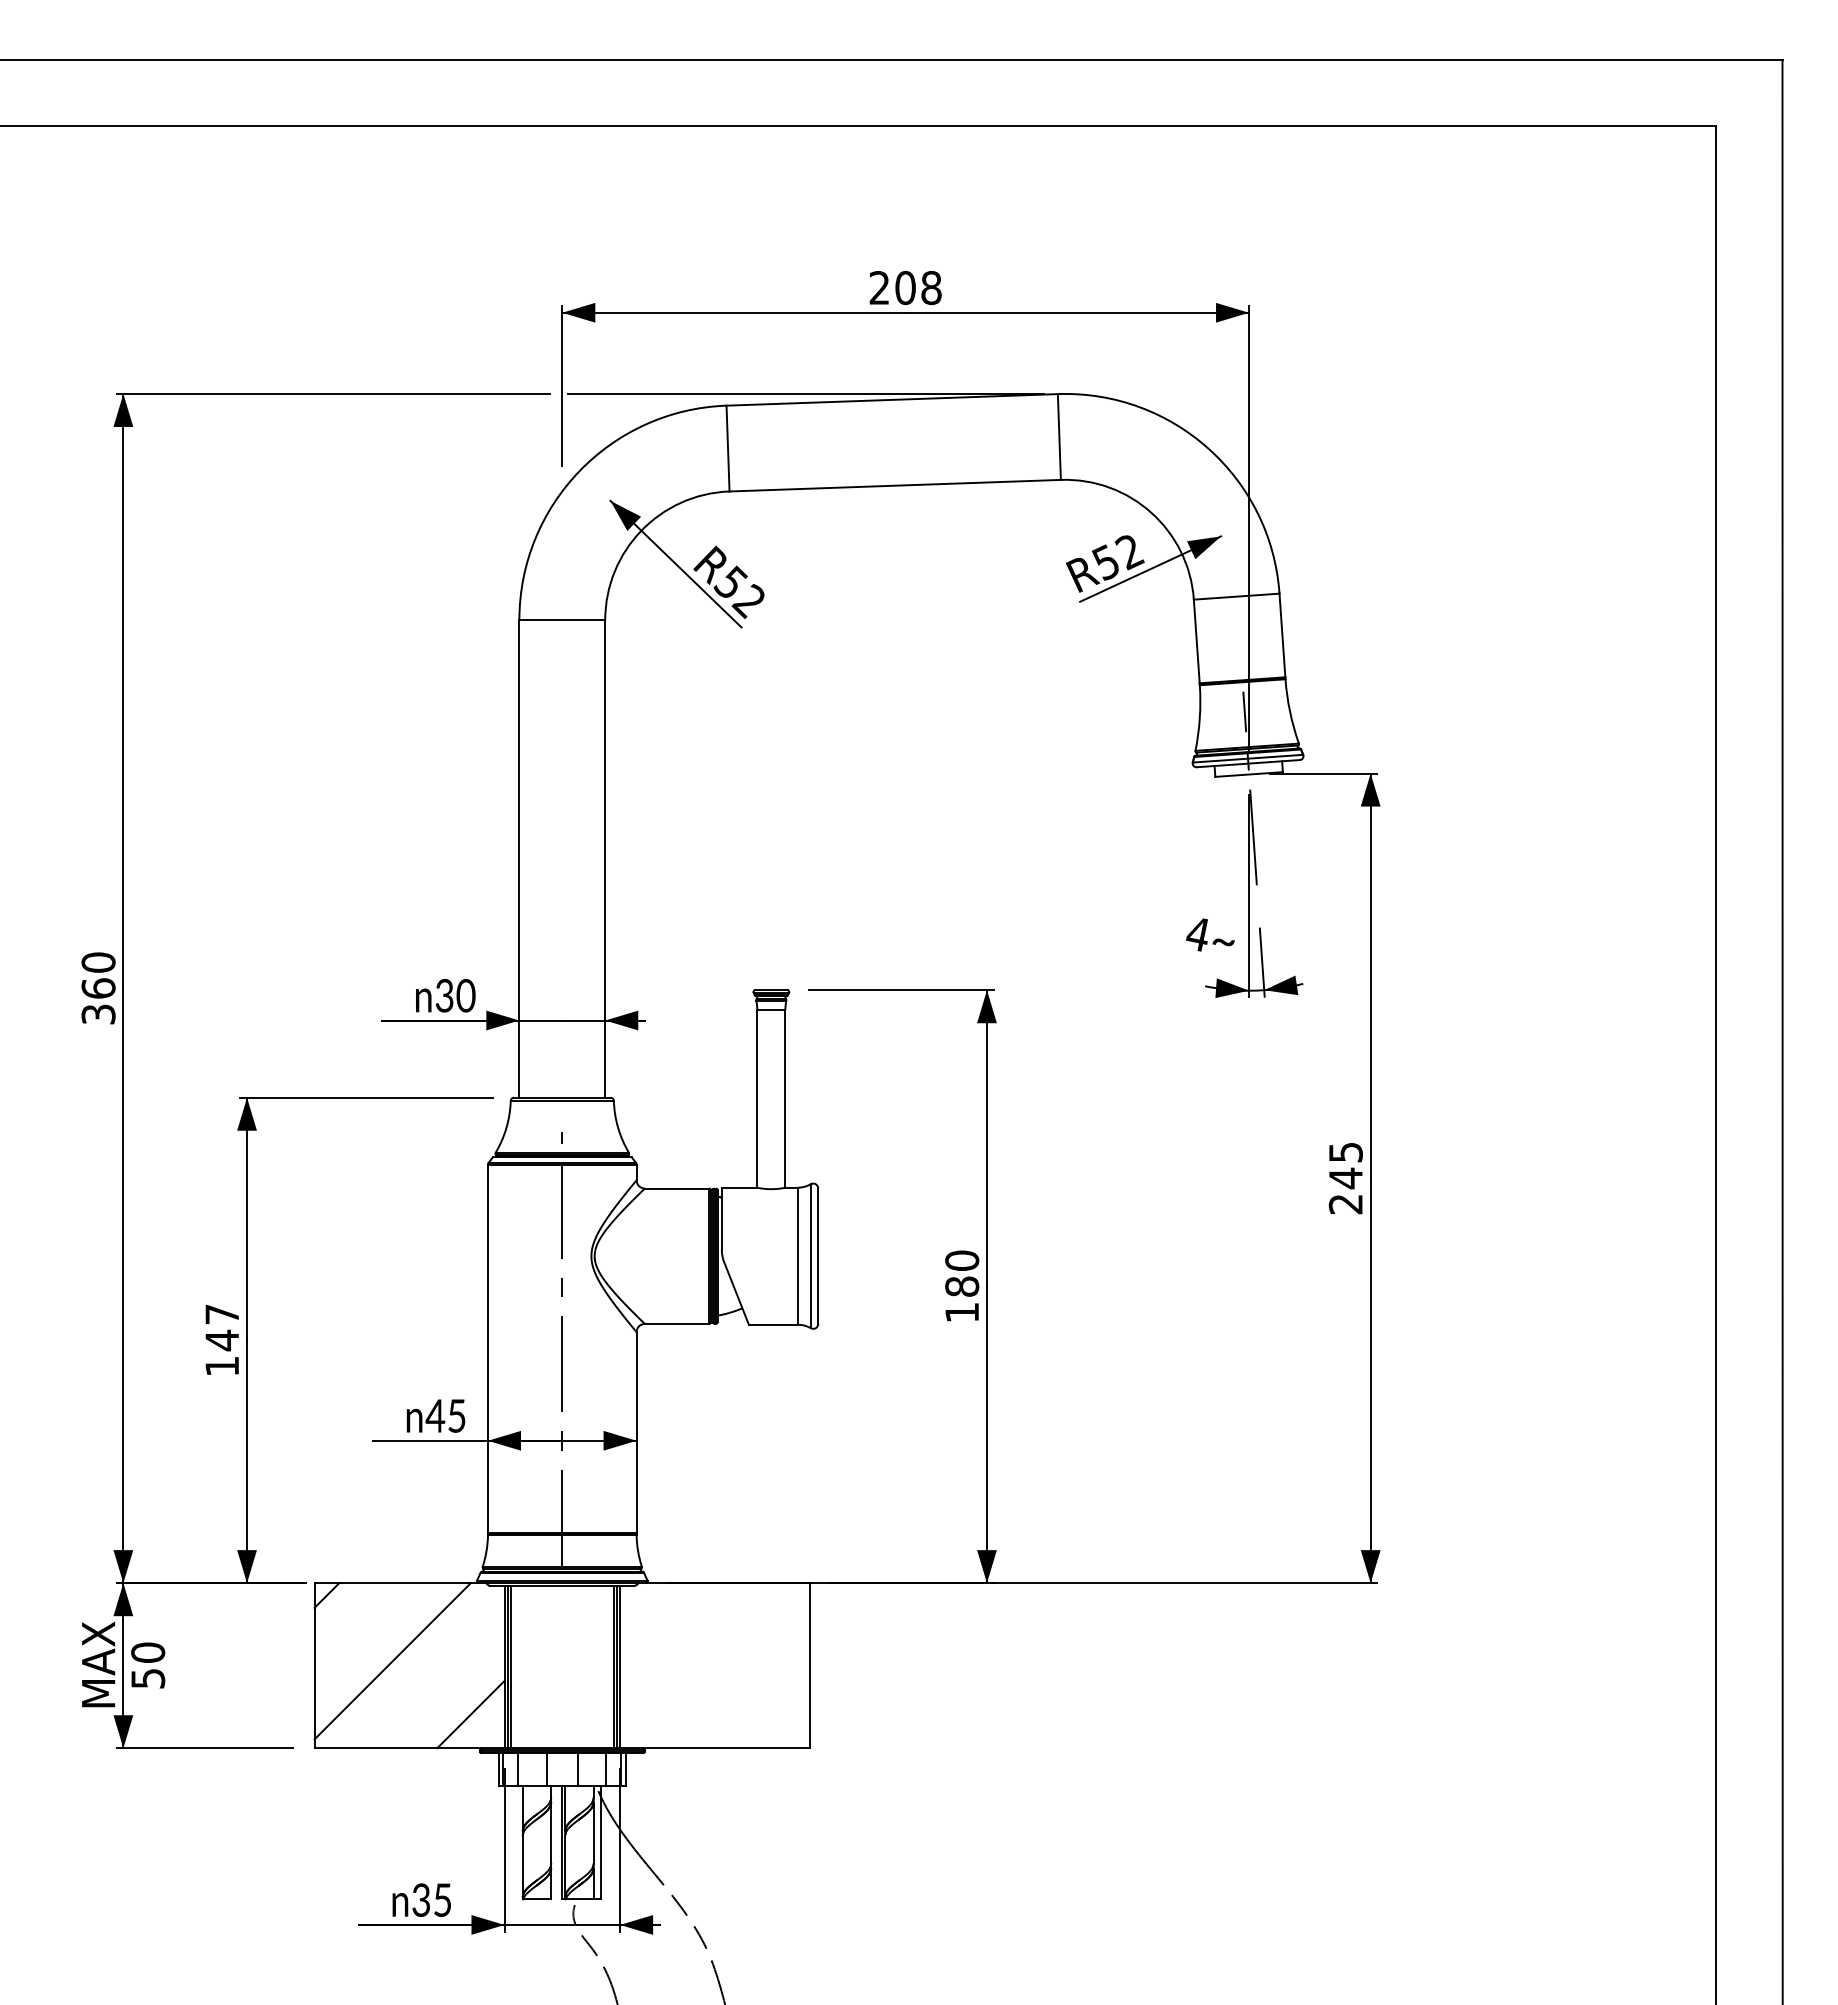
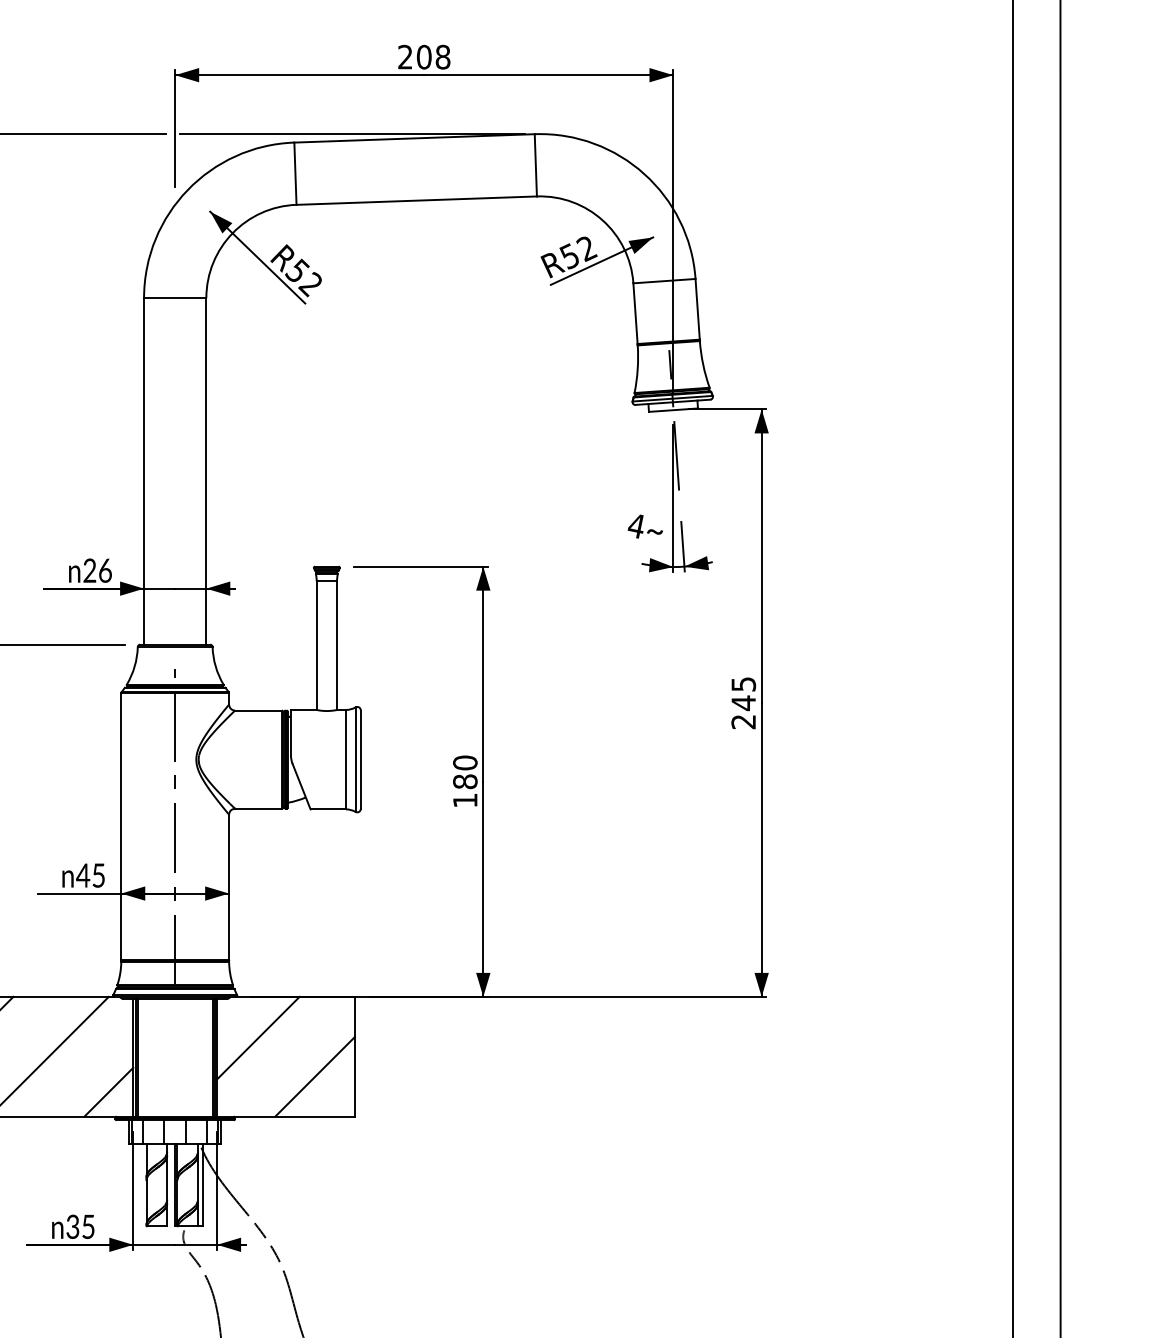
text: (455, 995) -> (97, 570), 30 -> 26
line: (676, 1639) -> (258, 1037), added
line: (754, 1693) -> (314, 1076), added

